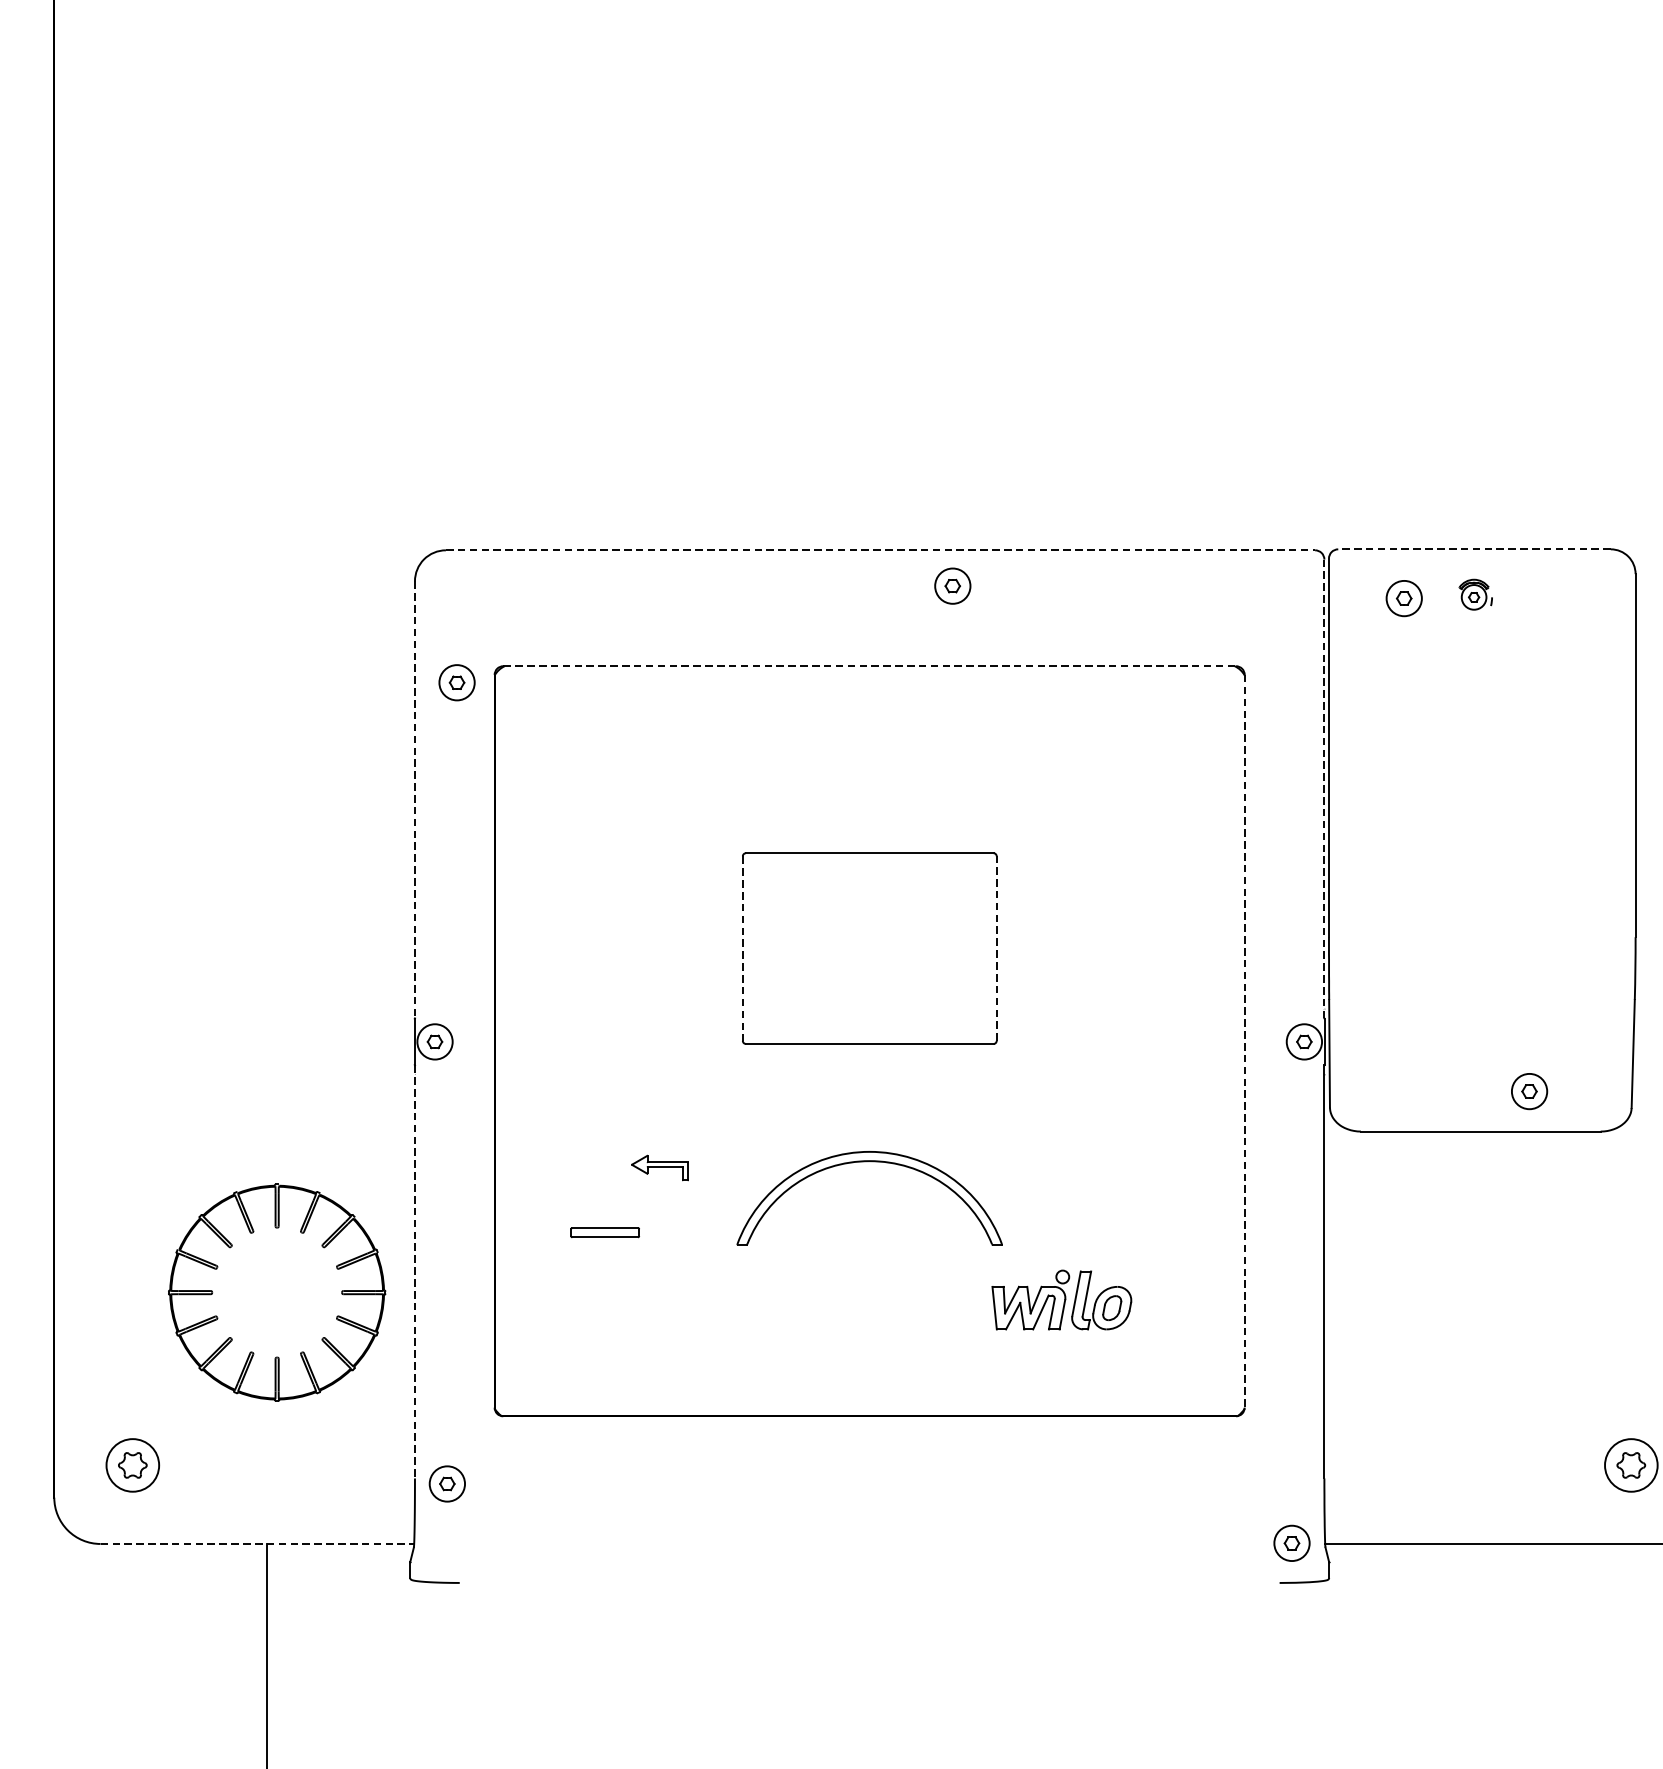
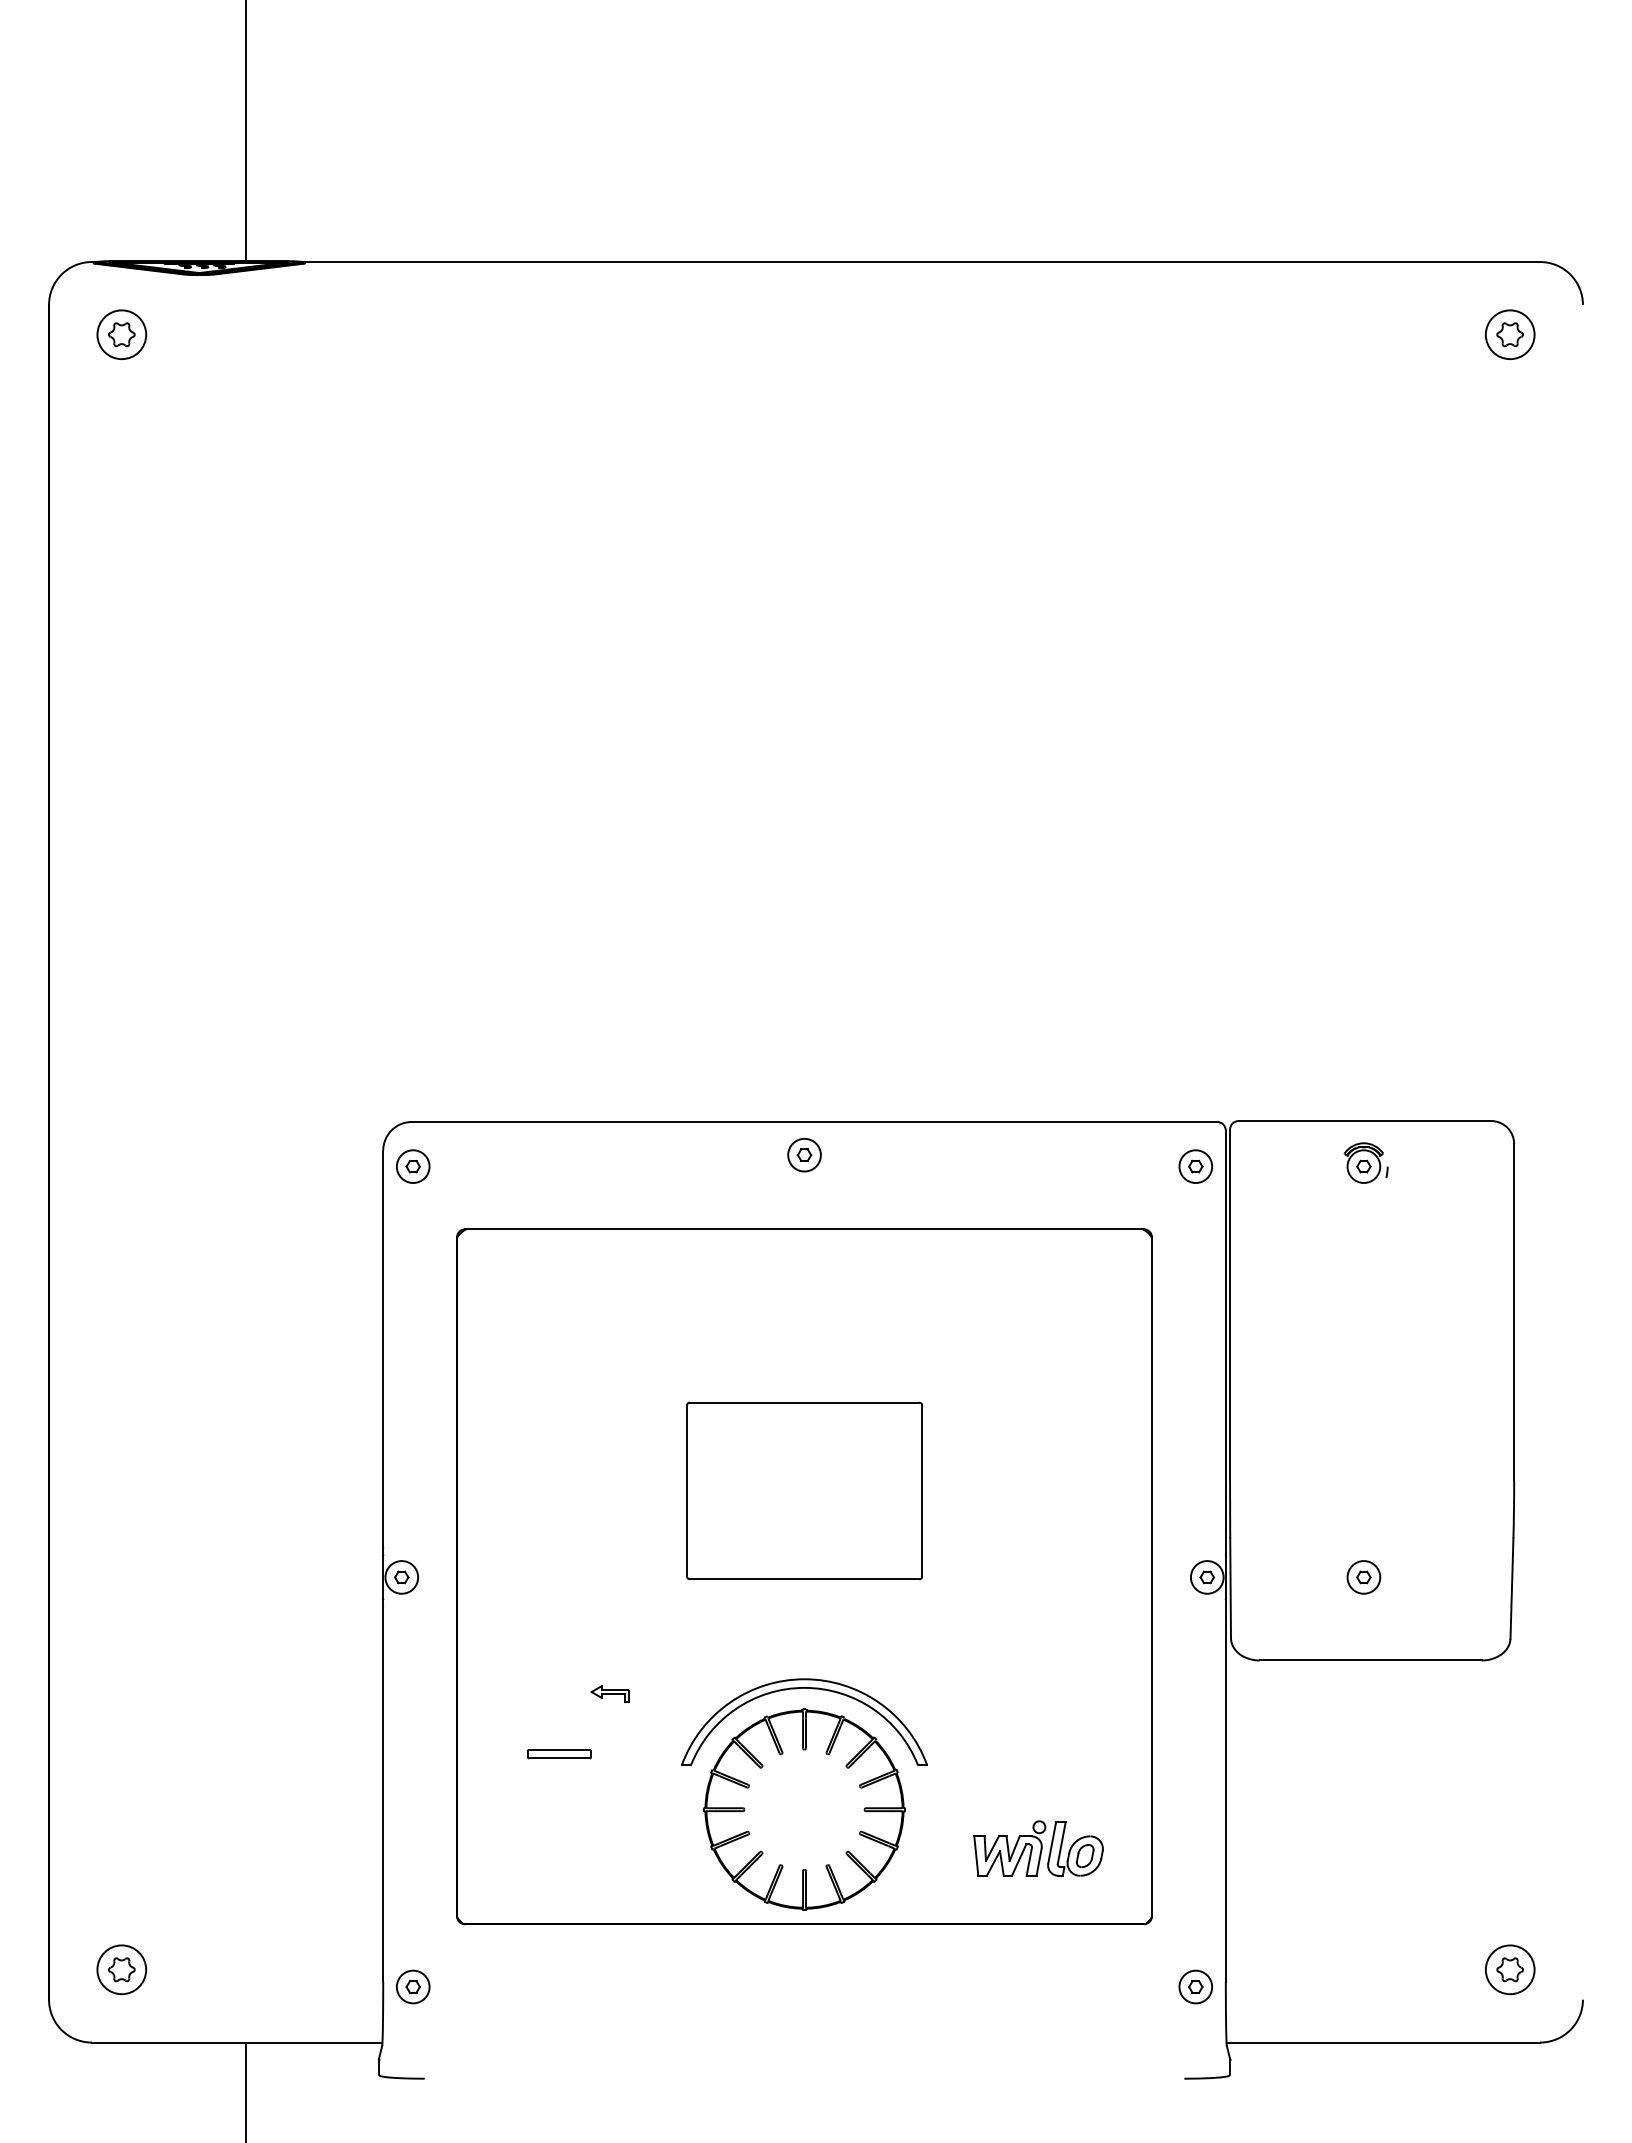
line: (880, 549) -> (814, 1121), dashed -> solid
line: (1474, 549) -> (1364, 1121), dashed -> solid
part: (952, 585) -> (804, 1154), moved
part: (1475, 594) -> (1365, 1162), size x1.43
part: (1403, 598) -> (1195, 1166), moved
line: (870, 666) -> (805, 1229), dashed -> solid
part: (457, 682) -> (413, 1166), moved
line: (1324, 789) -> (1225, 1343), dashed -> solid
line: (415, 800) -> (383, 1353), dashed -> solid
line: (997, 948) -> (922, 1490), dashed -> solid
line: (743, 949) -> (687, 1491), dashed -> solid
line: (1244, 1042) -> (1151, 1577), dashed -> solid
part: (1529, 1091) -> (1363, 1577), moved
part: (659, 1167) -> (609, 1693), size x0.71
line: (415, 1272) -> (383, 1791), dashed -> solid
part: (277, 1292) -> (804, 1809), moved
part: (1061, 1299) -> (1038, 1848), moved
part: (1291, 1542) -> (1195, 1986), moved
line: (257, 1543) -> (237, 2042), dashed -> solid

